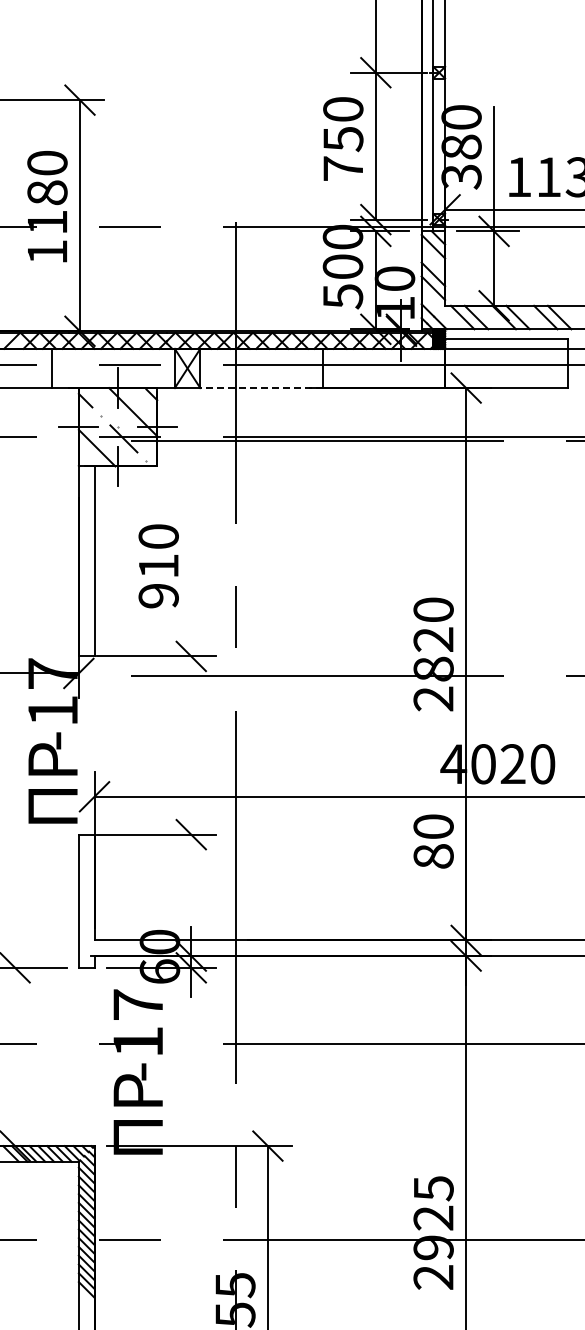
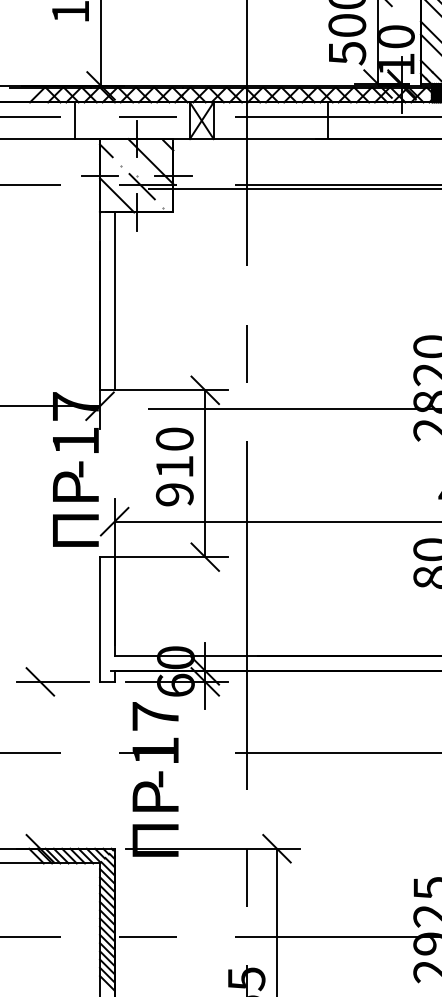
line: (261, 388) -> (271, 139), dashed -> solid
text: (158, 566) -> (174, 467), moved
line: (191, 745) -> (205, 473), added

